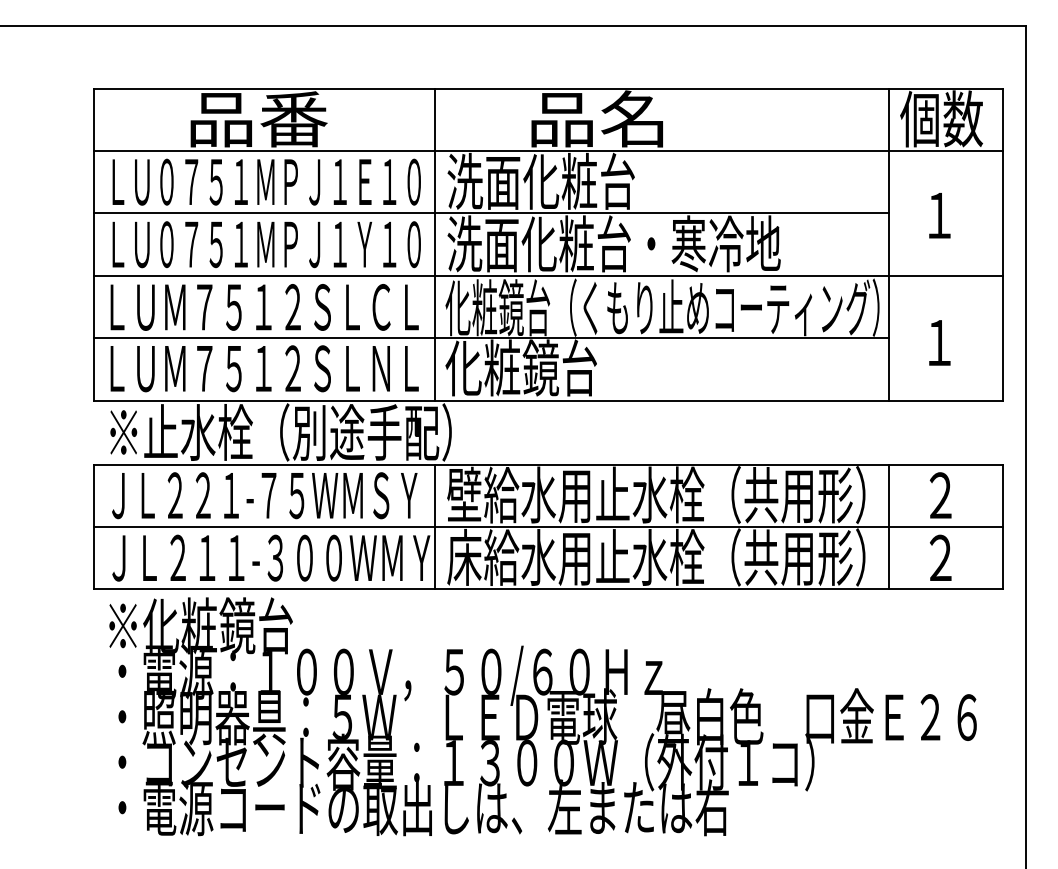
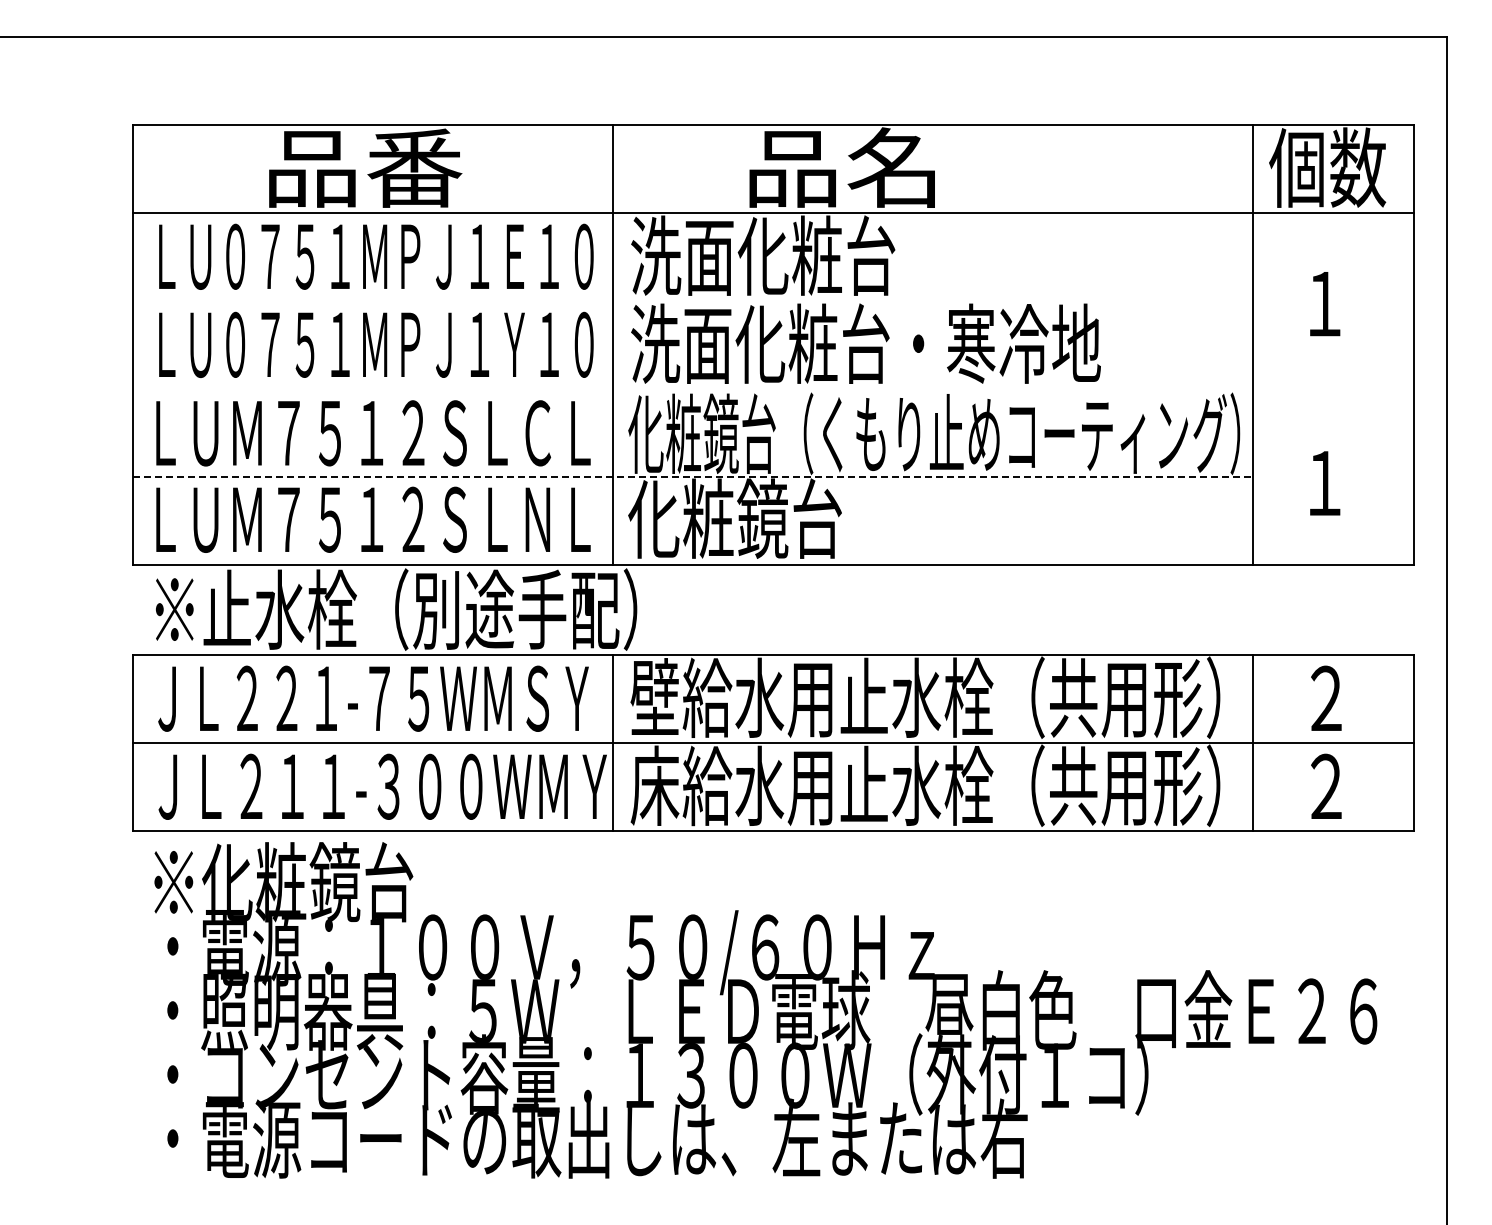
line: (491, 213) -> (692, 300), removed
line: (547, 276) -> (772, 389), removed
line: (491, 338) -> (693, 477), solid -> dashed

